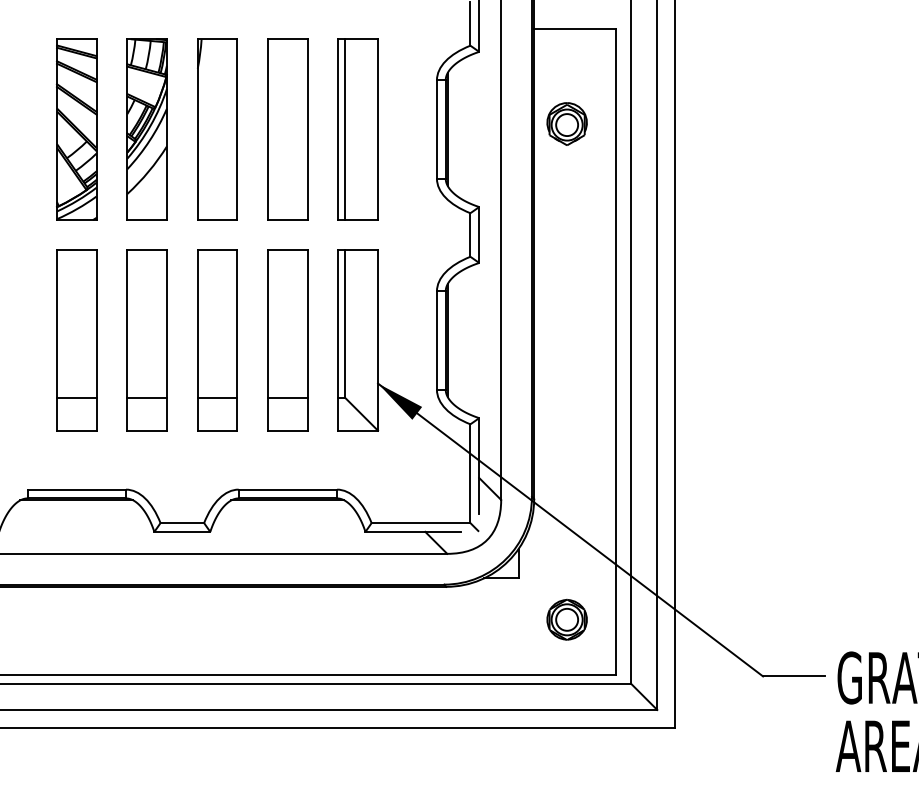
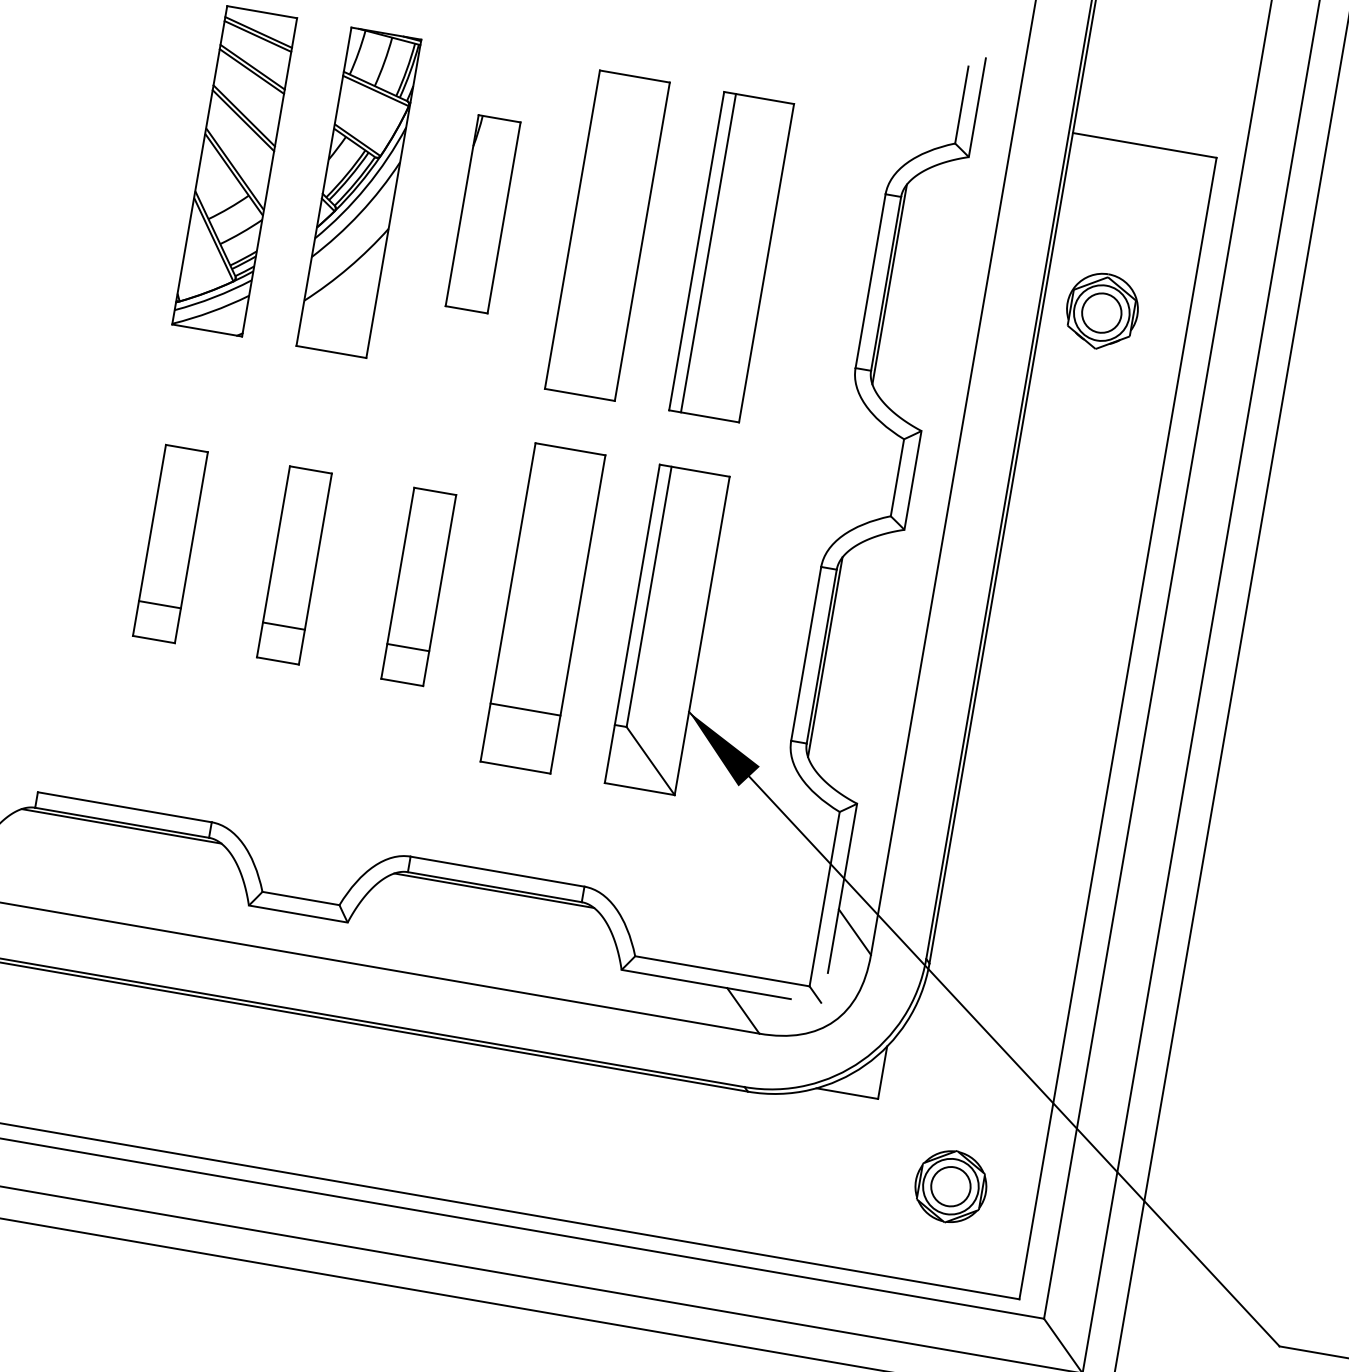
part: (217, 129) -> (483, 214), size x0.6
part: (76, 340) -> (169, 543), size x0.6
part: (146, 340) -> (293, 565), size x0.6
part: (217, 340) -> (418, 586), size x0.6

